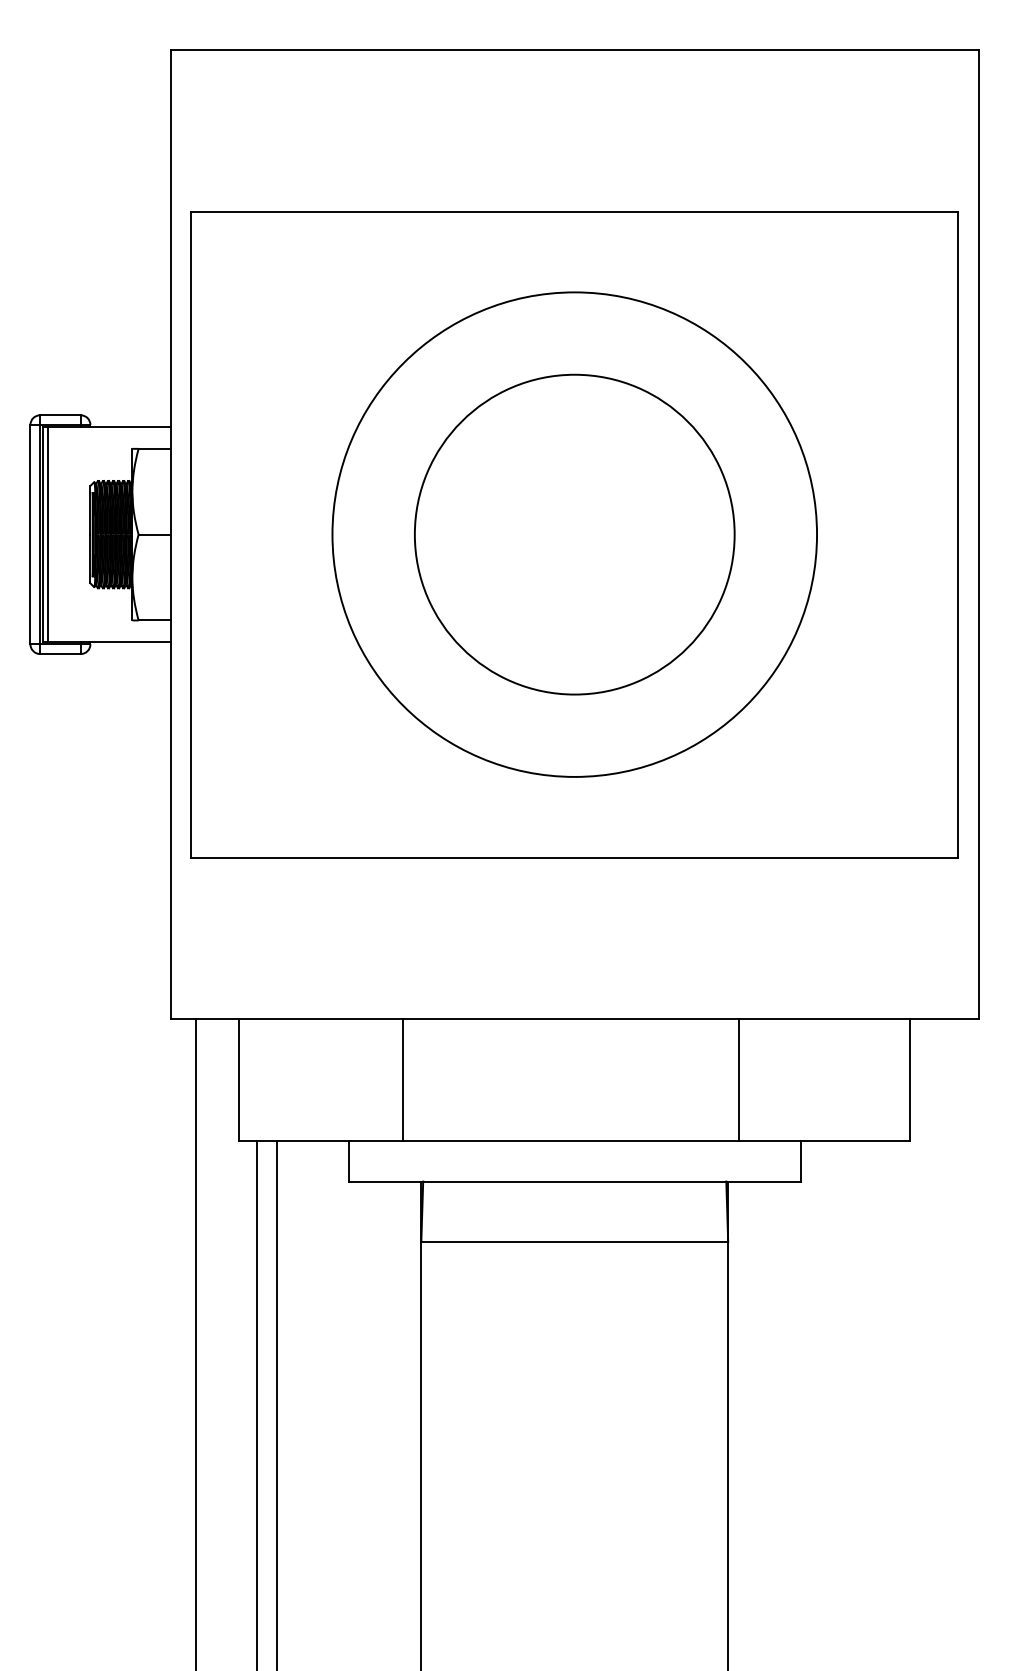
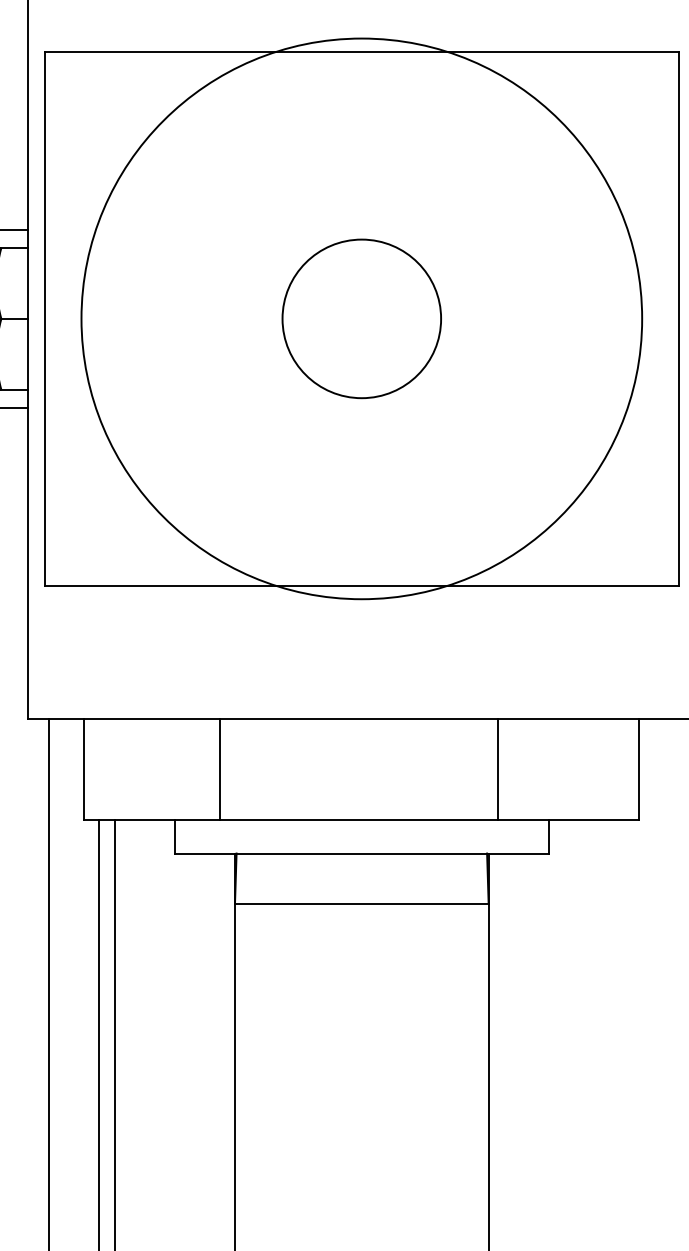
circle: (574, 534) -> (361, 318), size x0.6
circle: (574, 534) -> (361, 318), size x1.4

